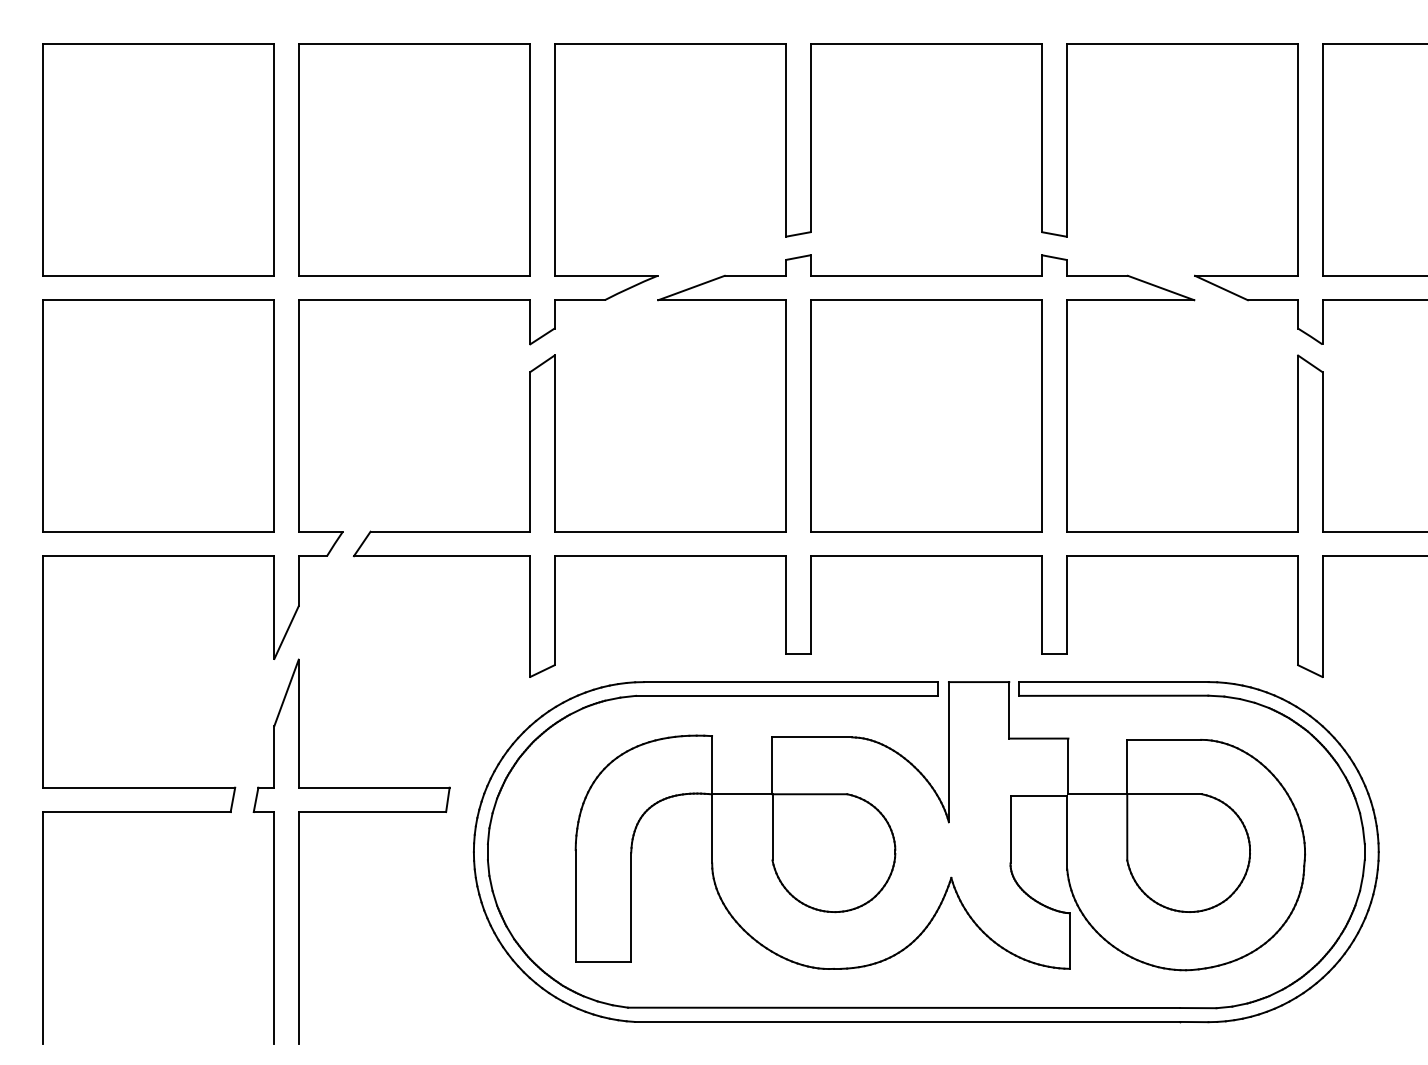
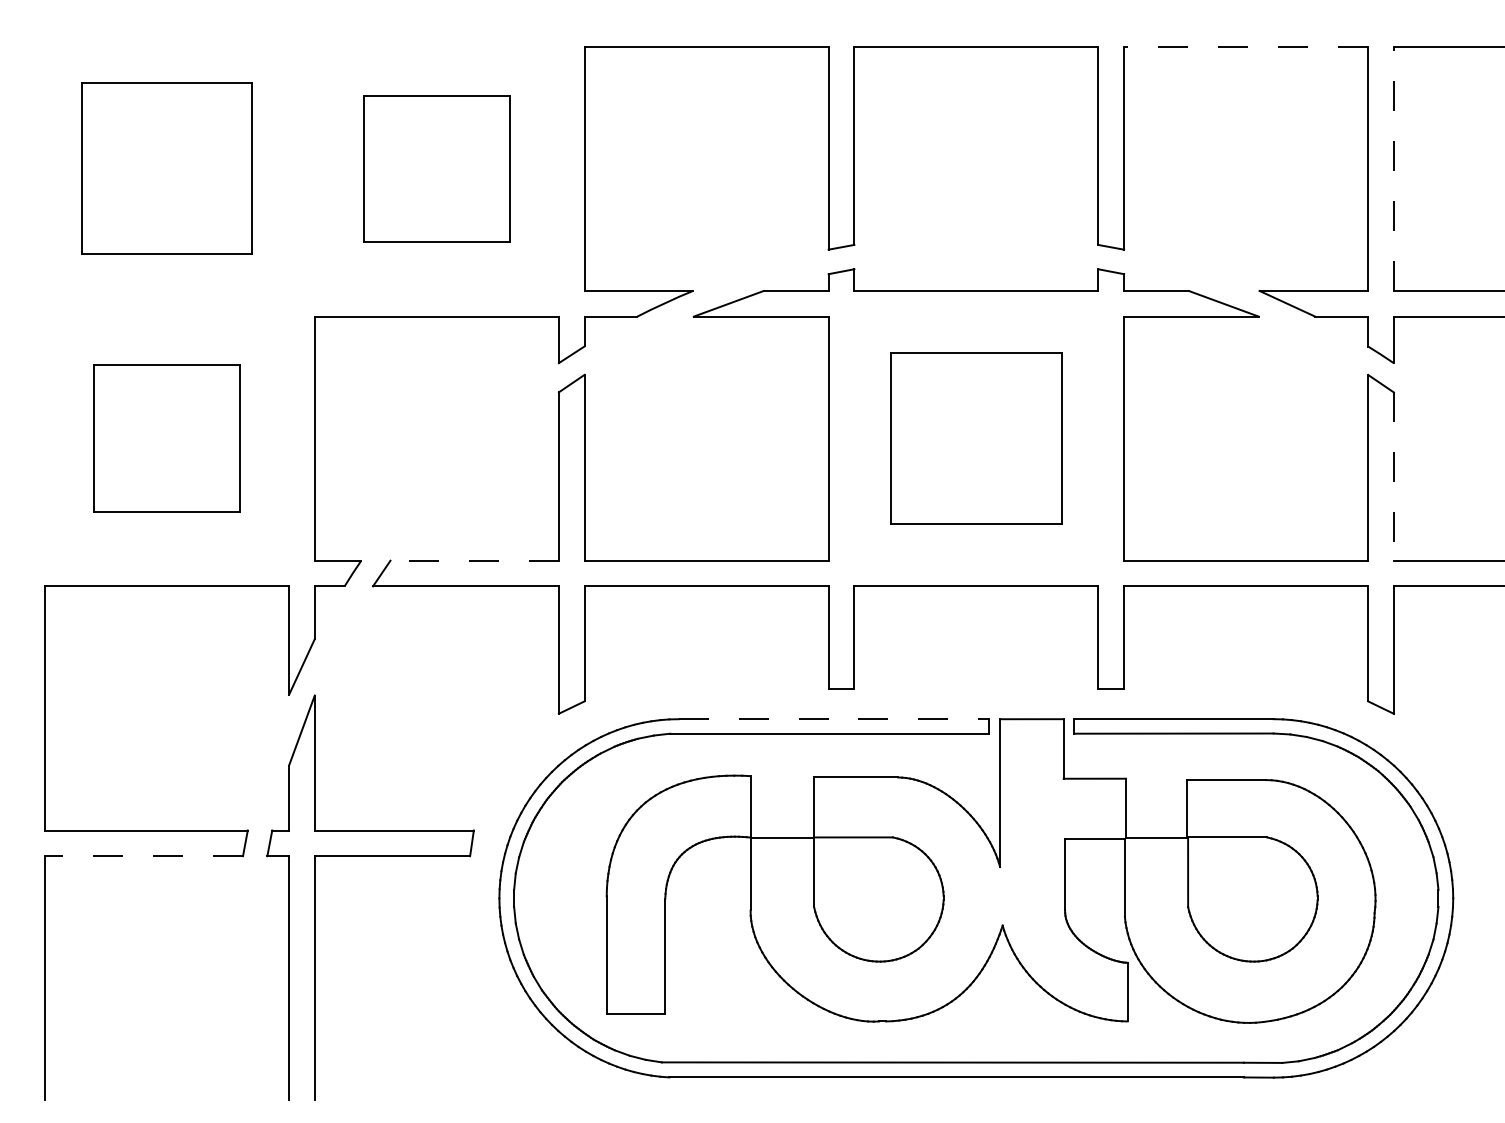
line: (1182, 44) -> (1246, 47), solid -> dashed
part: (158, 159) -> (166, 168), size x0.7
part: (414, 159) -> (436, 168), size x0.6
line: (1322, 160) -> (1393, 169), solid -> dashed
part: (158, 415) -> (166, 438), size x0.6
part: (926, 415) -> (976, 438), size x0.7
line: (1322, 451) -> (1393, 476), solid -> dashed
line: (450, 531) -> (474, 560), solid -> dashed
line: (791, 682) -> (834, 719), solid -> dashed
line: (136, 812) -> (143, 856), solid -> dashed

